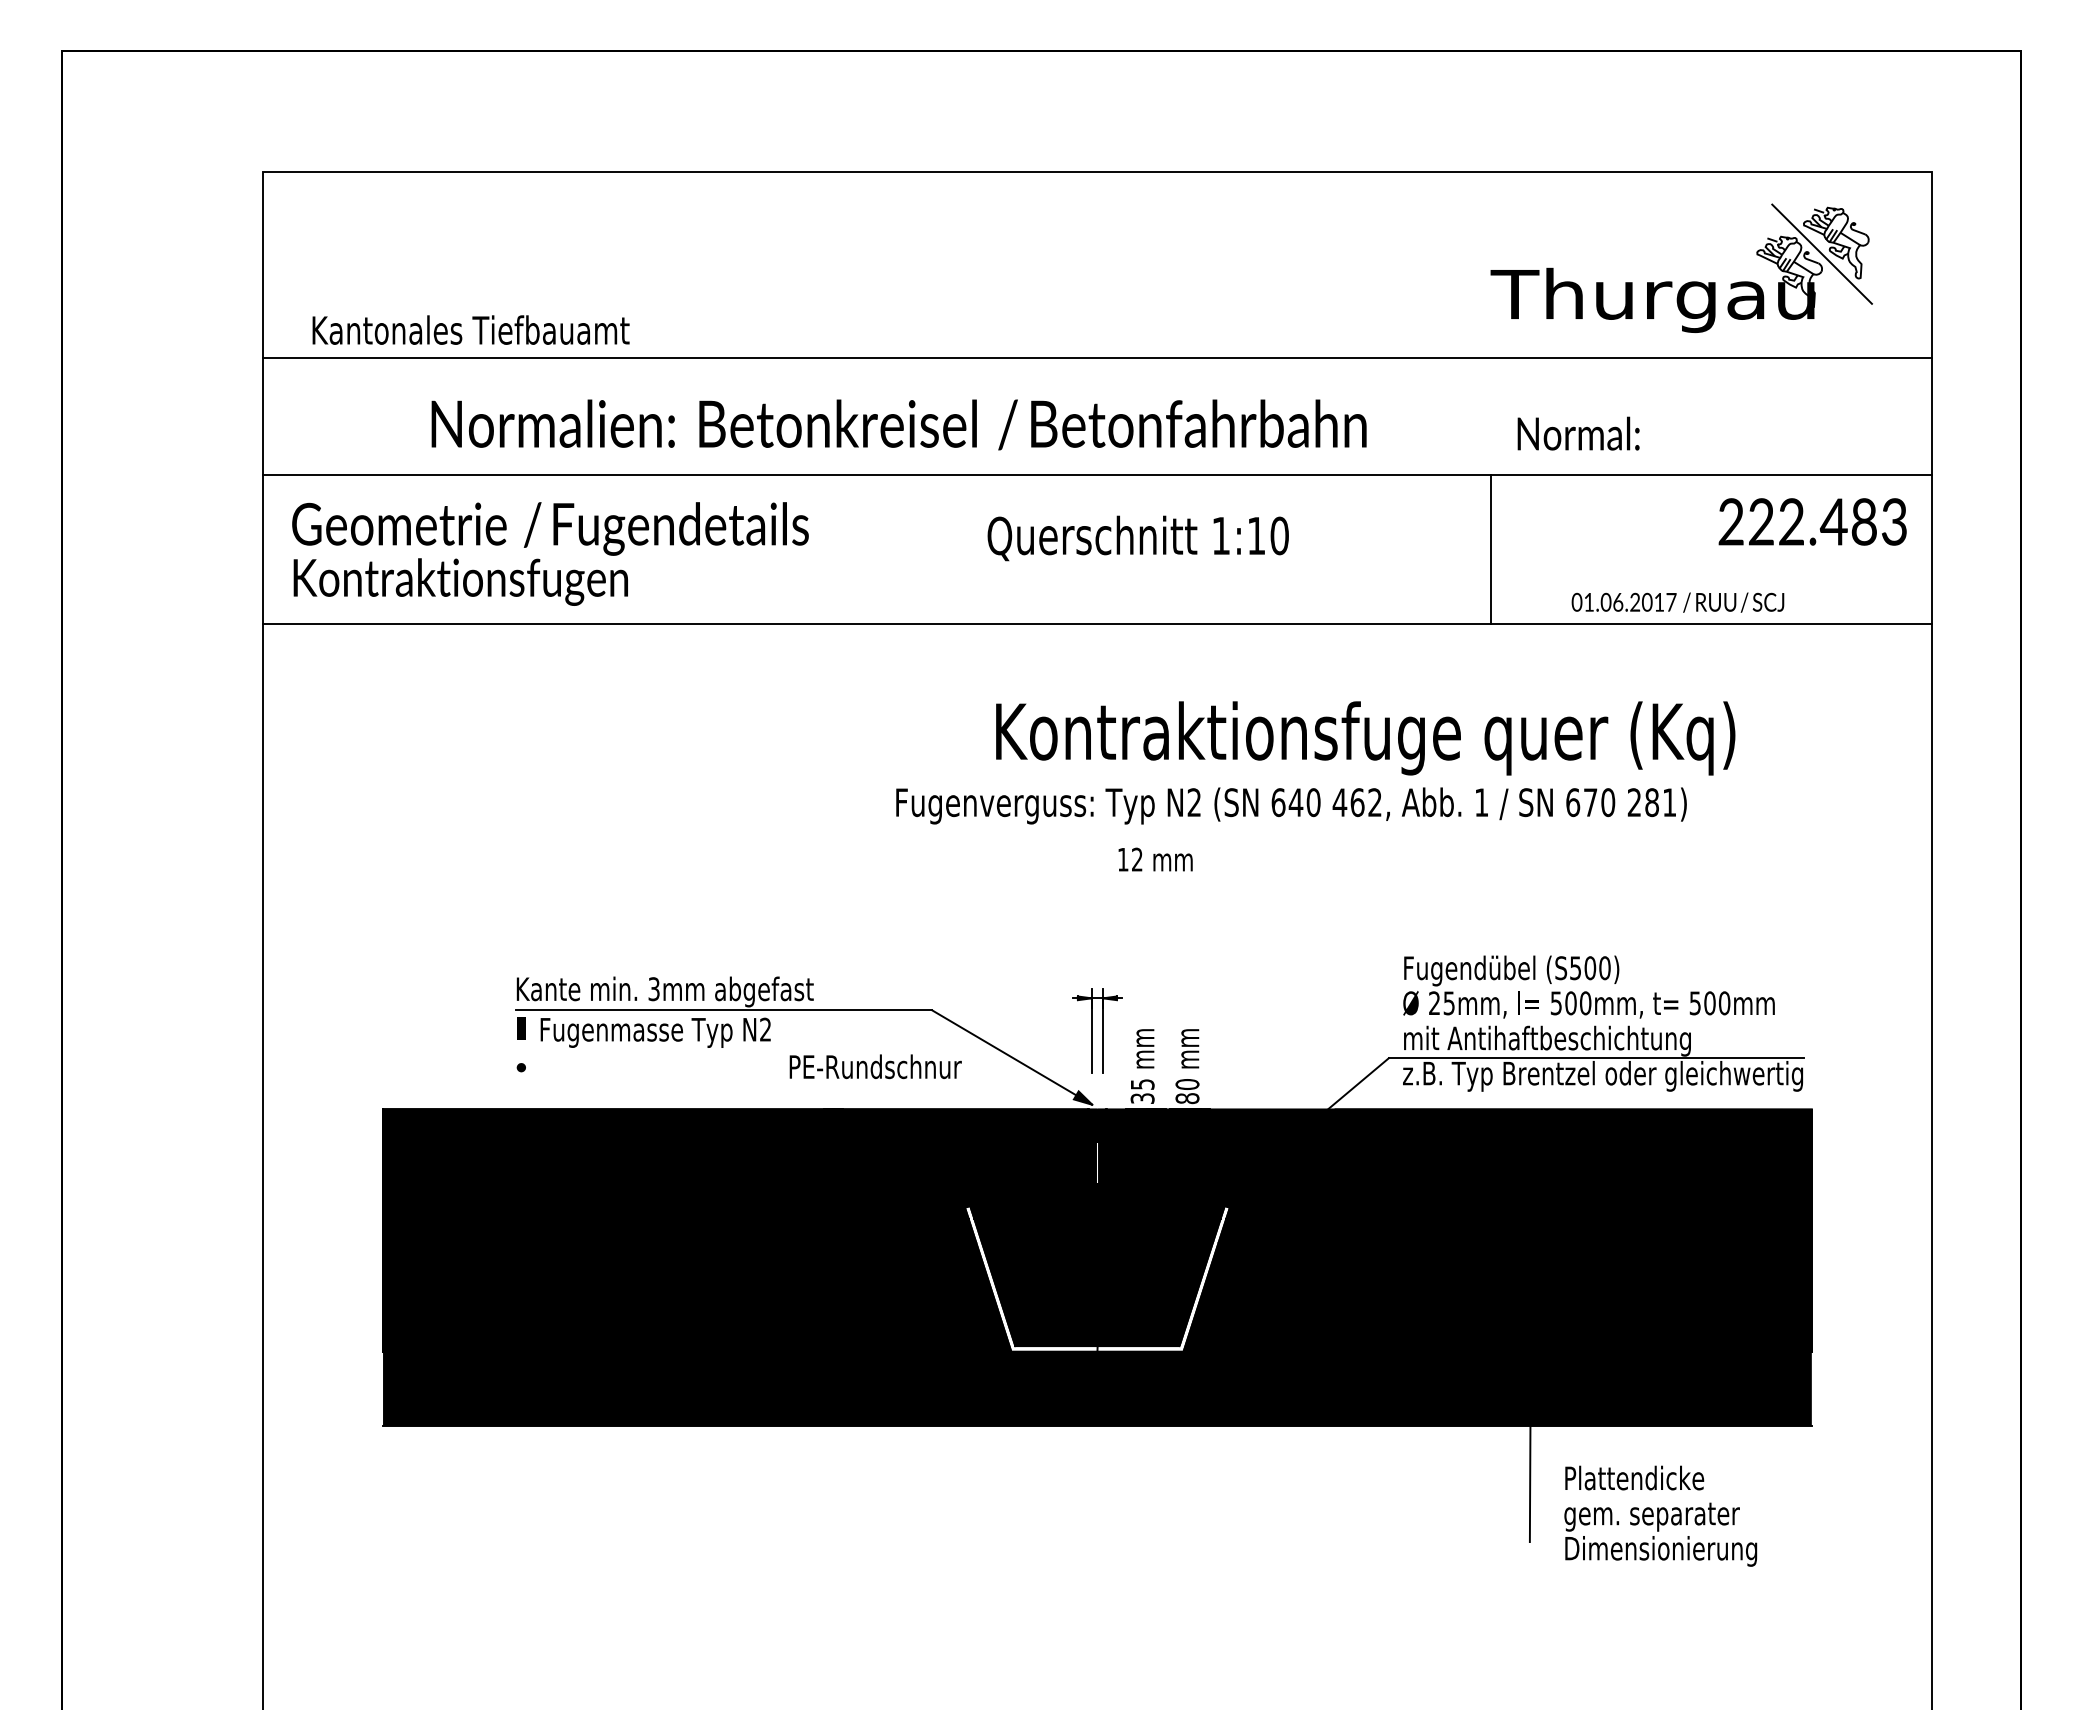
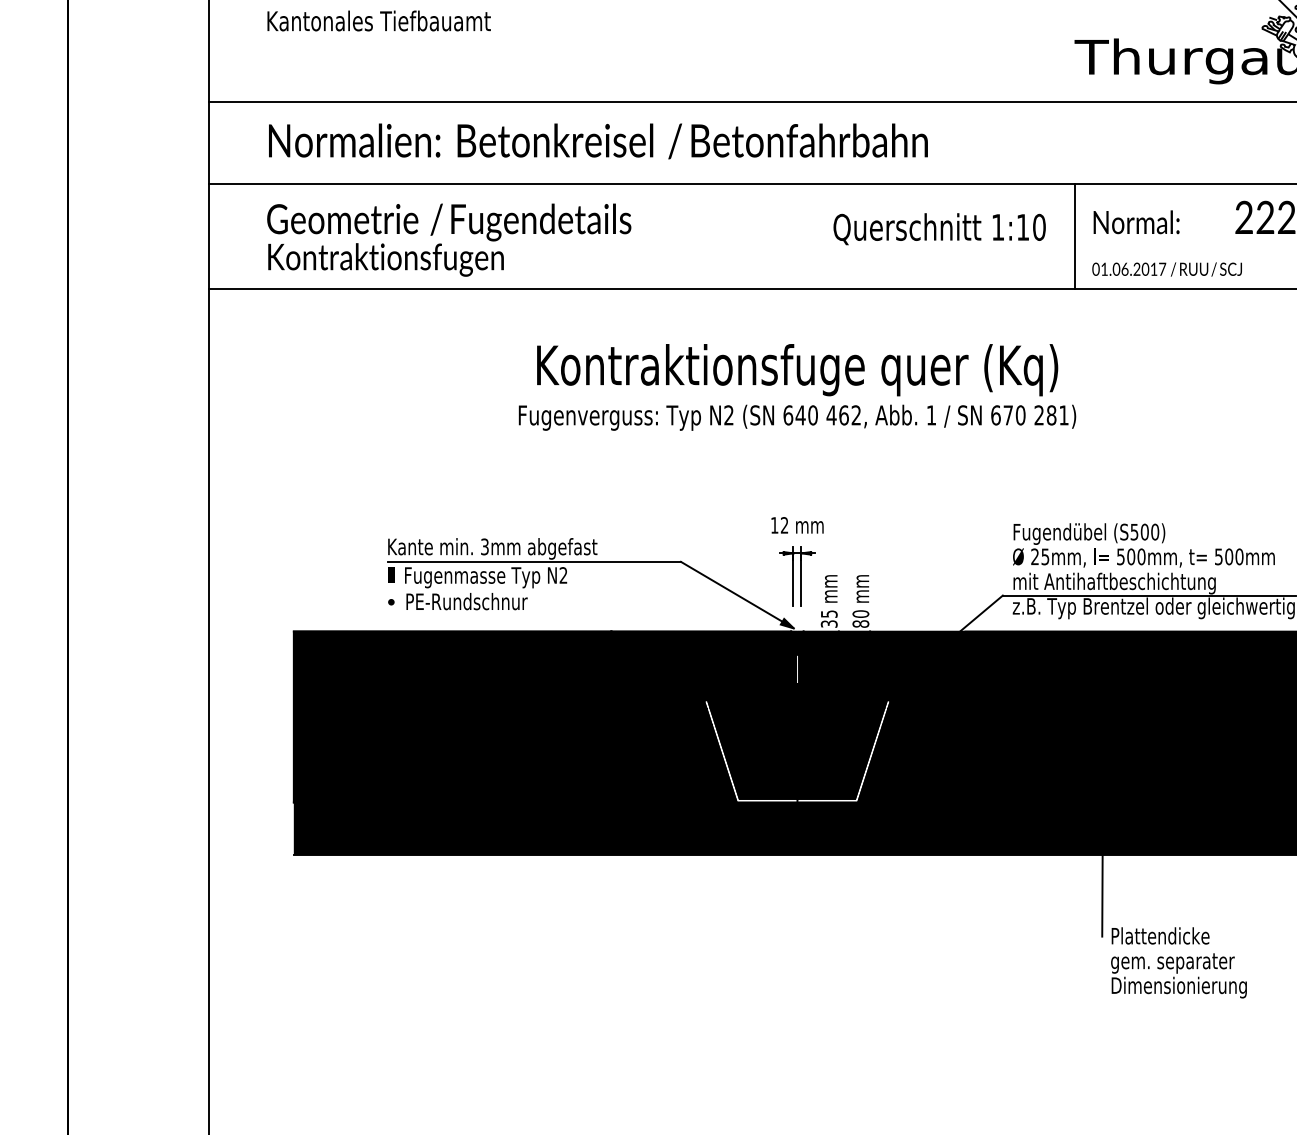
text: (470, 329) -> (378, 20), moved
text: (898, 424) -> (597, 141), moved
text: (1578, 433) -> (1136, 222), moved
text: (1137, 538) -> (939, 229), moved
text: (550, 553) -> (449, 239), moved
text: (1677, 602) -> (1166, 269), moved
text: (1365, 738) -> (797, 370), moved
text: (1291, 805) -> (797, 417), moved
text: (1155, 859) -> (797, 525), moved
text: (875, 1066) -> (466, 601), moved
text: (1660, 1515) -> (1178, 962), moved

